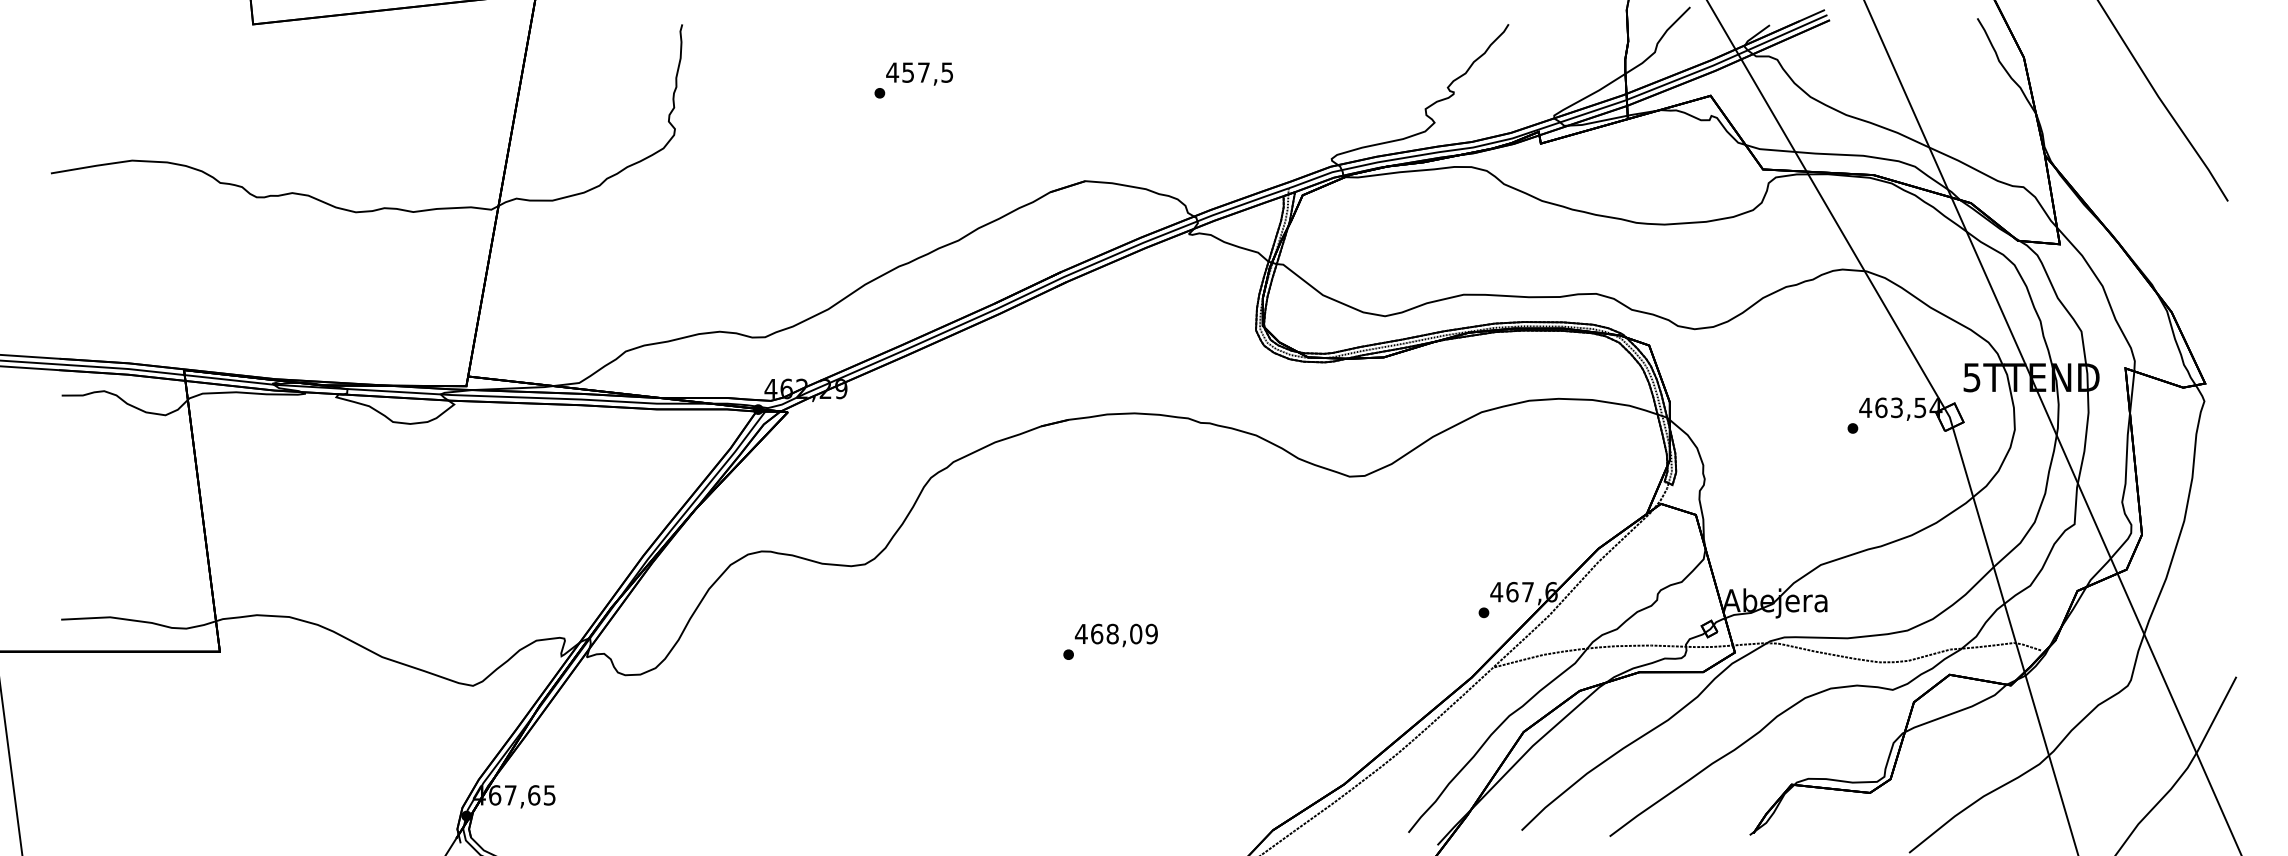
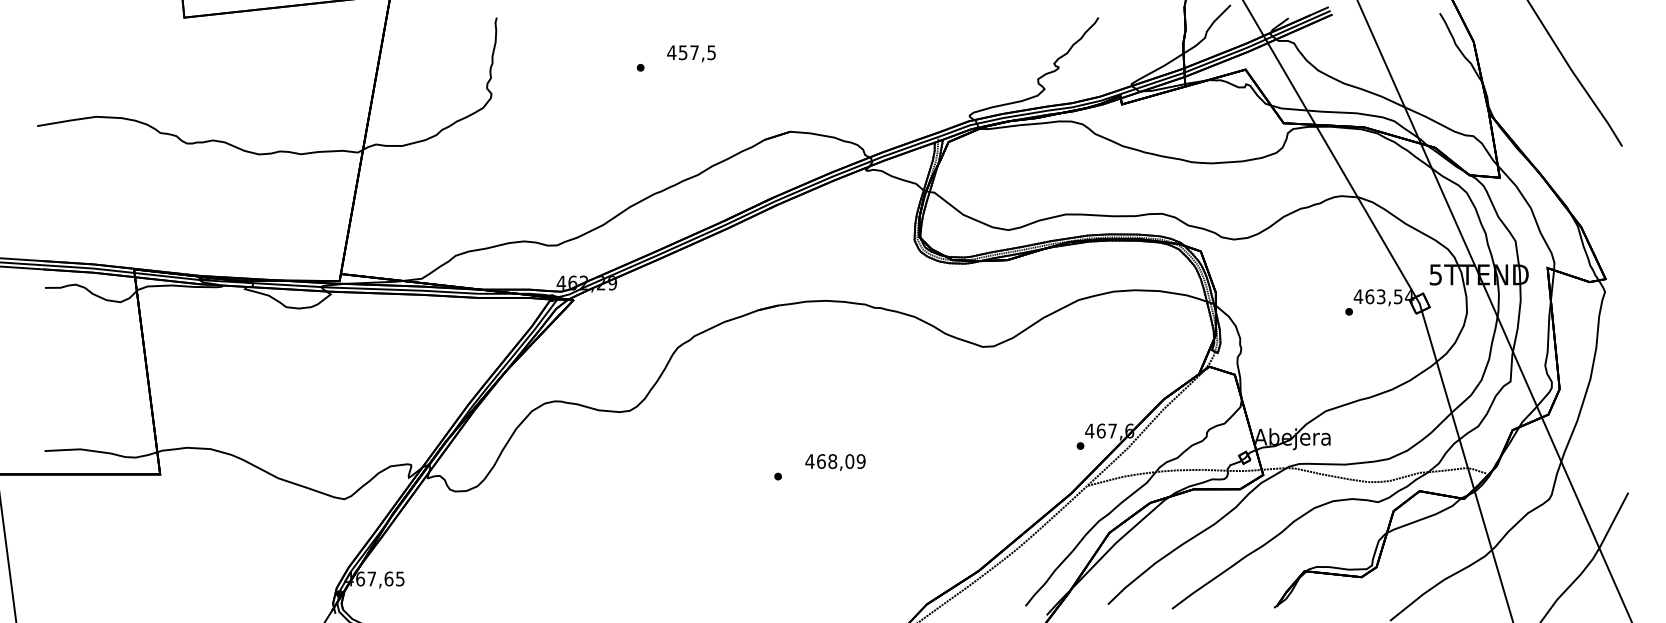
text: (919, 73) -> (691, 53), moved
text: (1115, 635) -> (834, 462), moved

